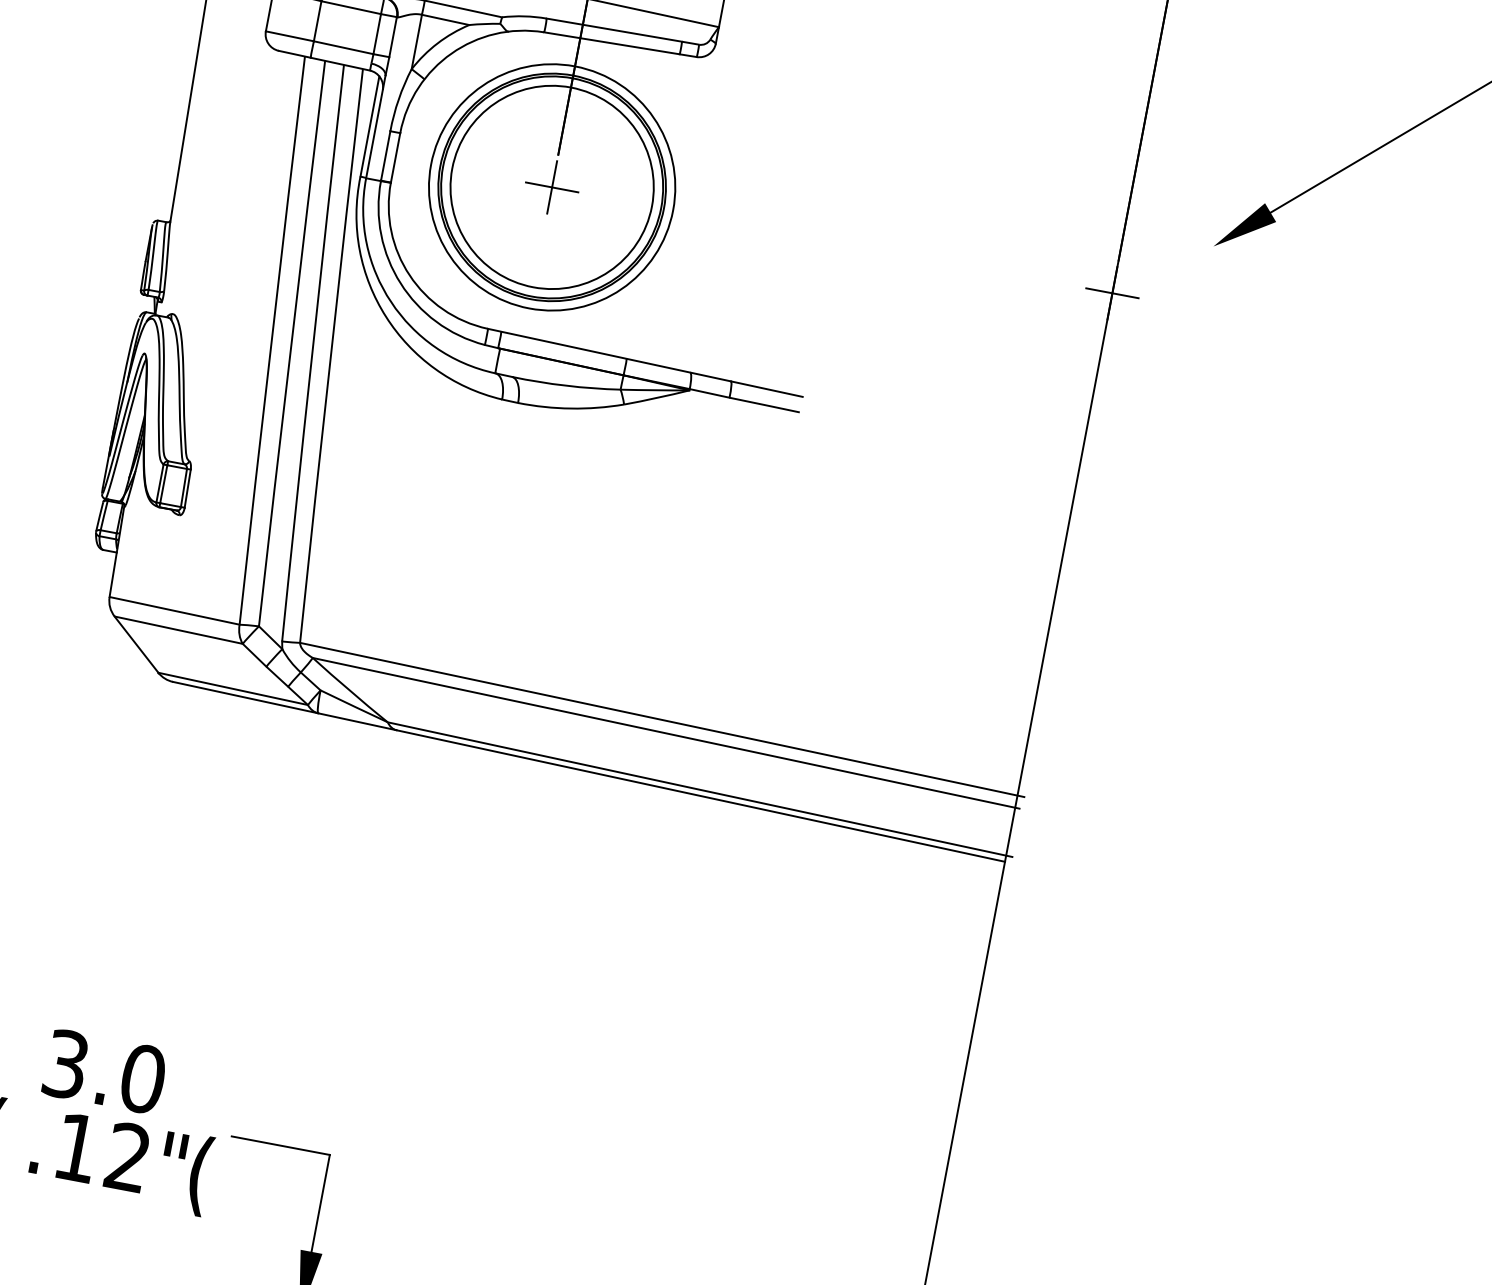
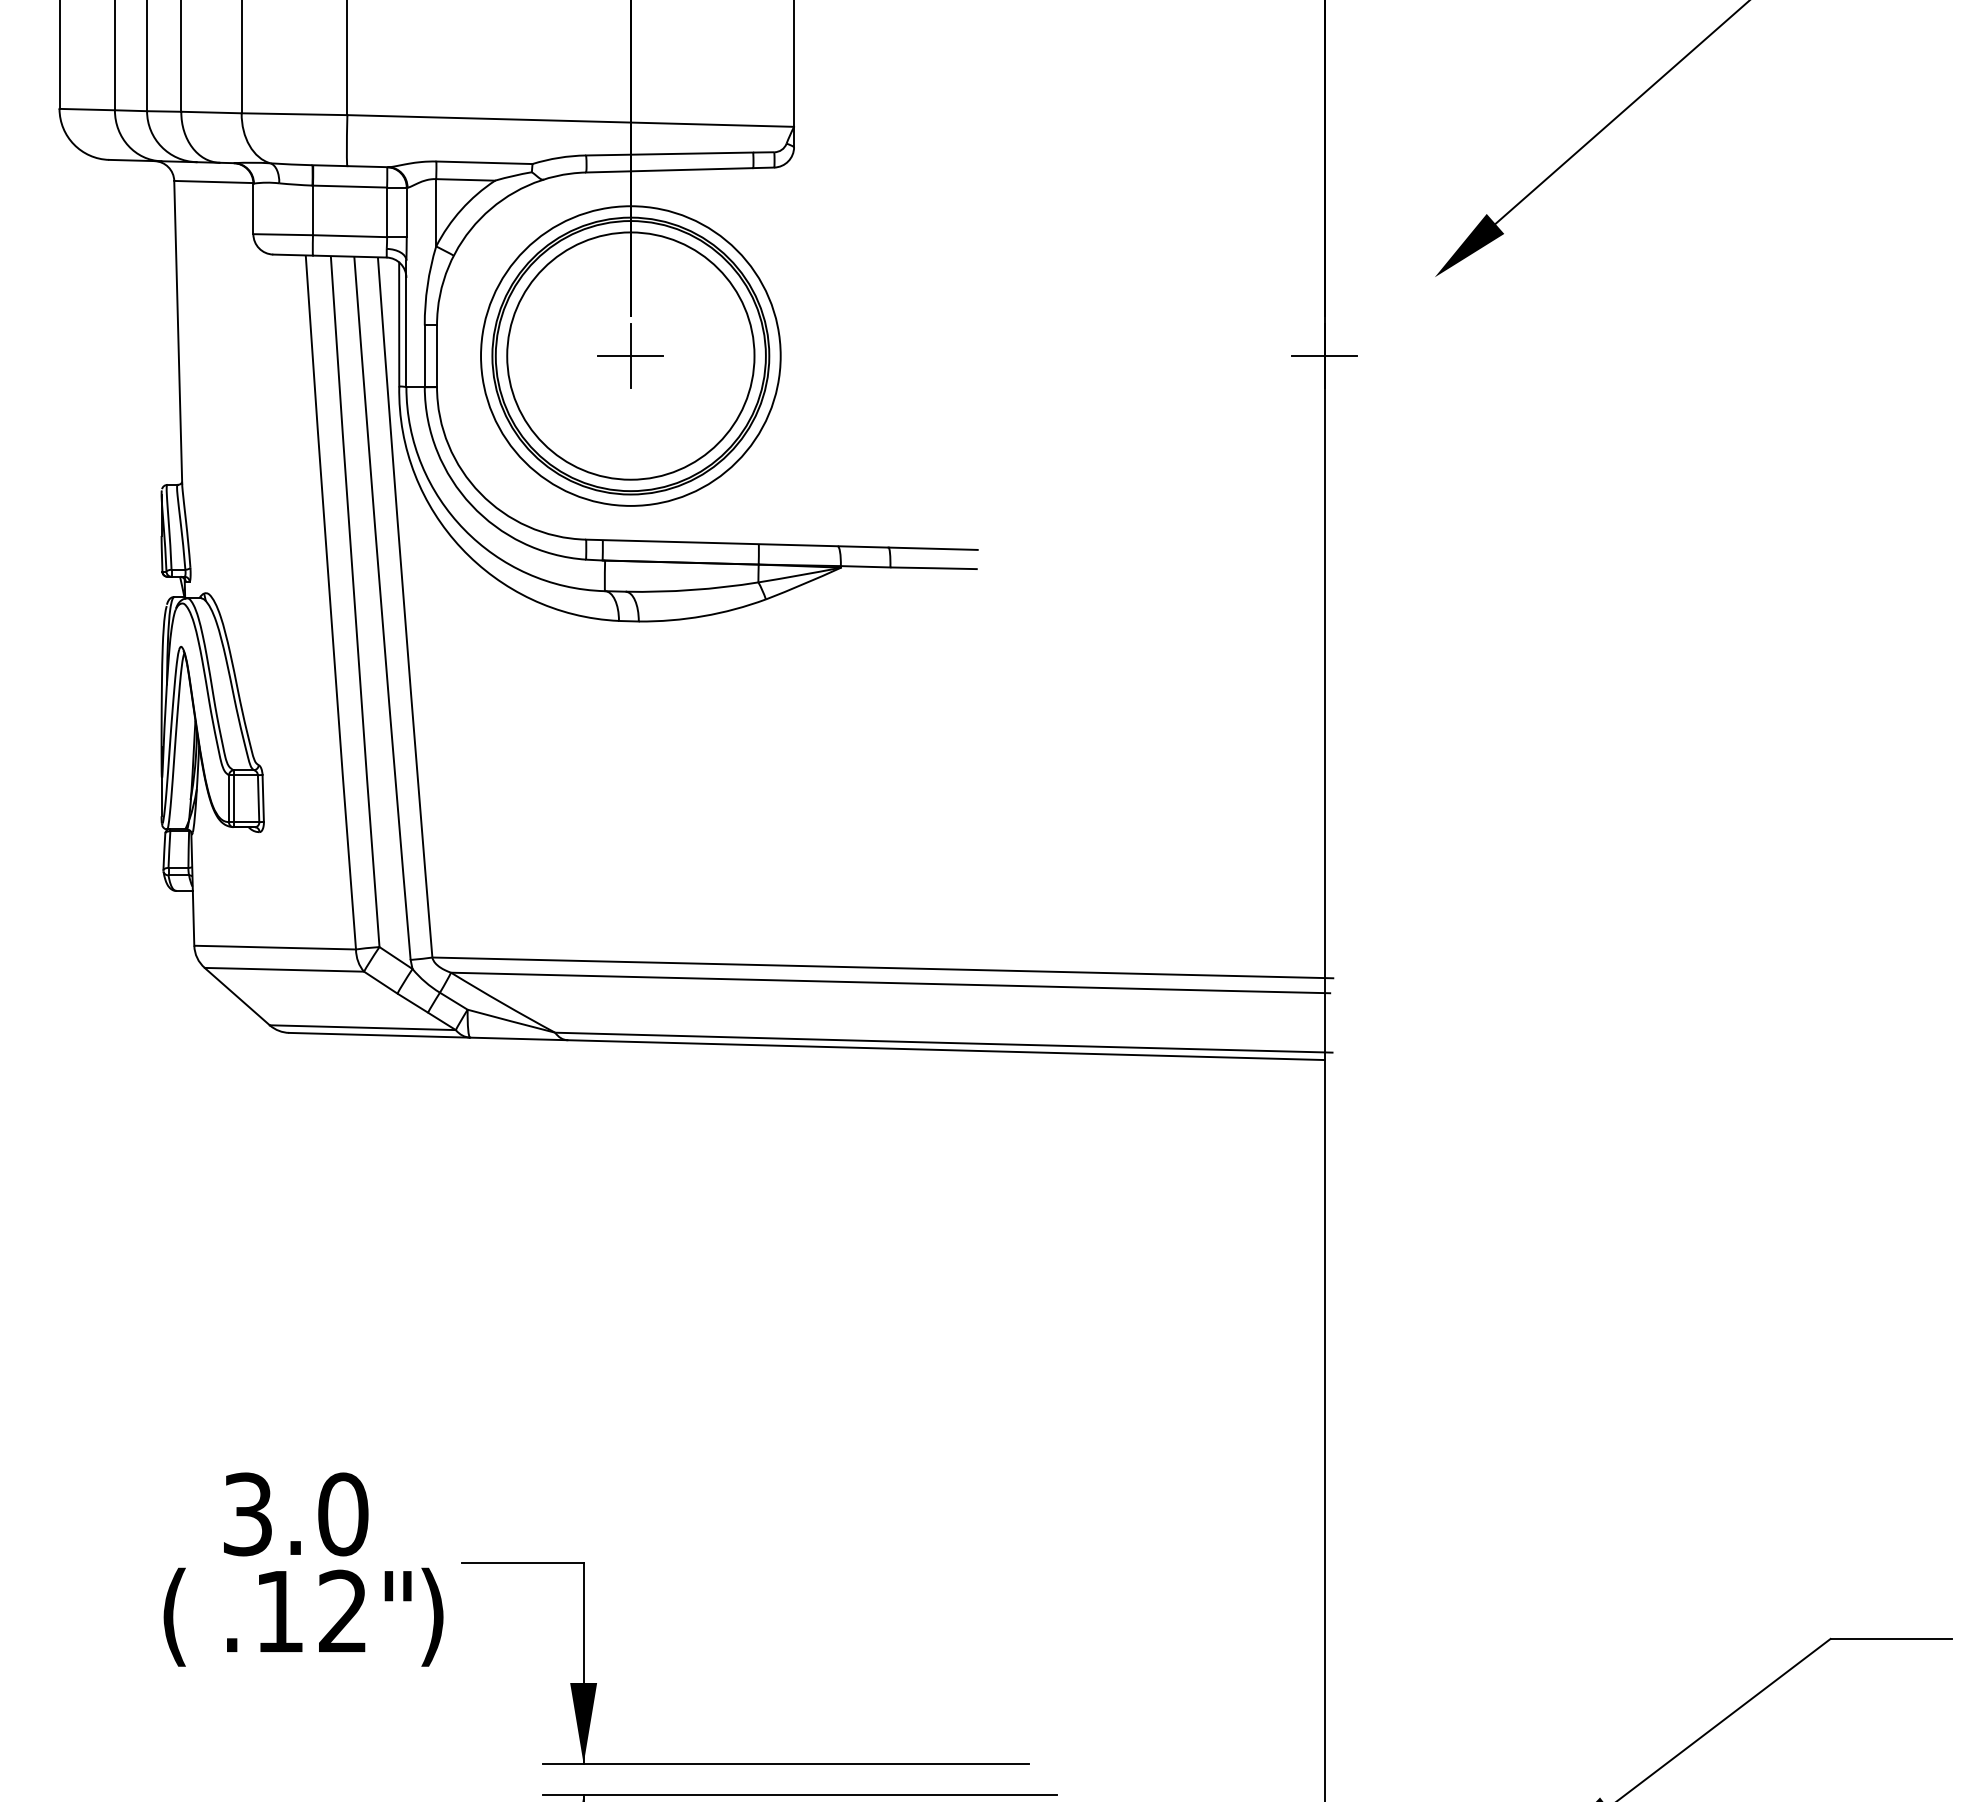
text: (199, 1175) -> (432, 1616), ( -> )

